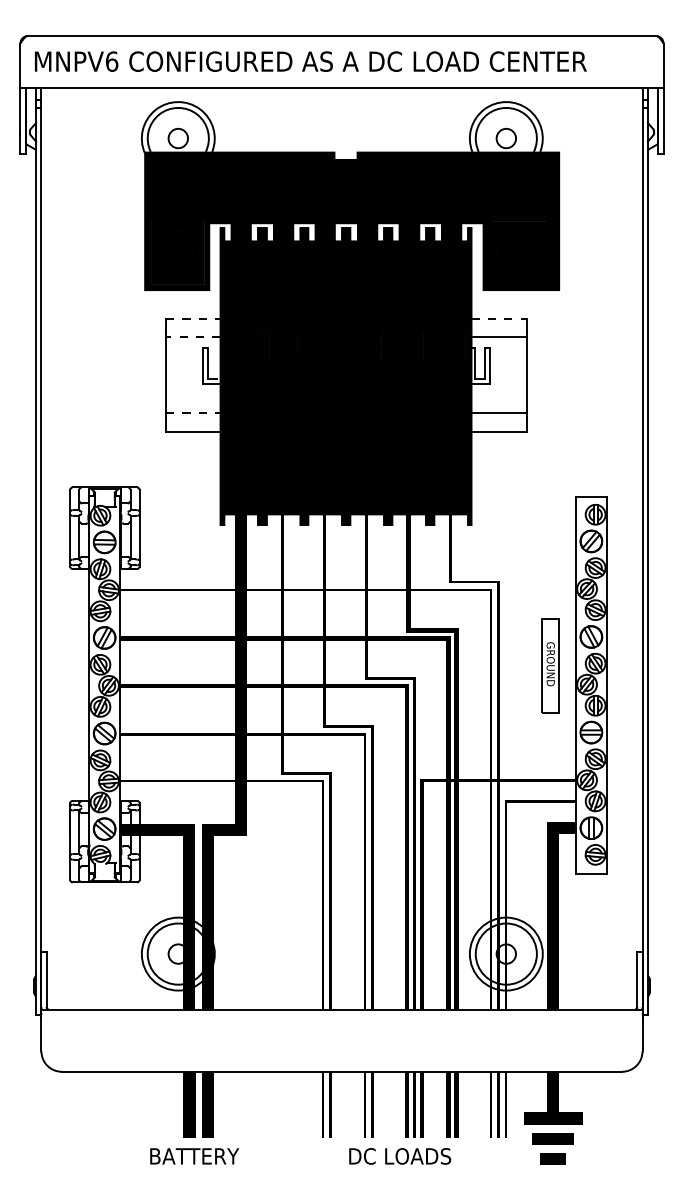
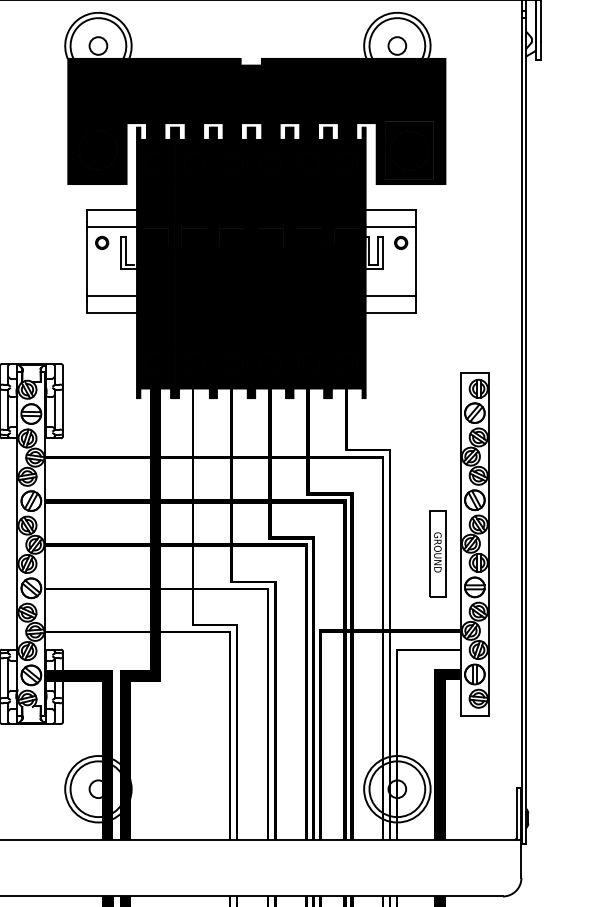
line: (193, 318) -> (112, 210), dashed -> solid
line: (499, 318) -> (391, 210), dashed -> solid
line: (192, 337) -> (111, 227), dashed -> solid
part: (181, 354) -> (101, 242), added
part: (510, 354) -> (401, 242), added
line: (193, 413) -> (112, 296), dashed -> solid
part: (550, 665) -> (437, 553), moved

